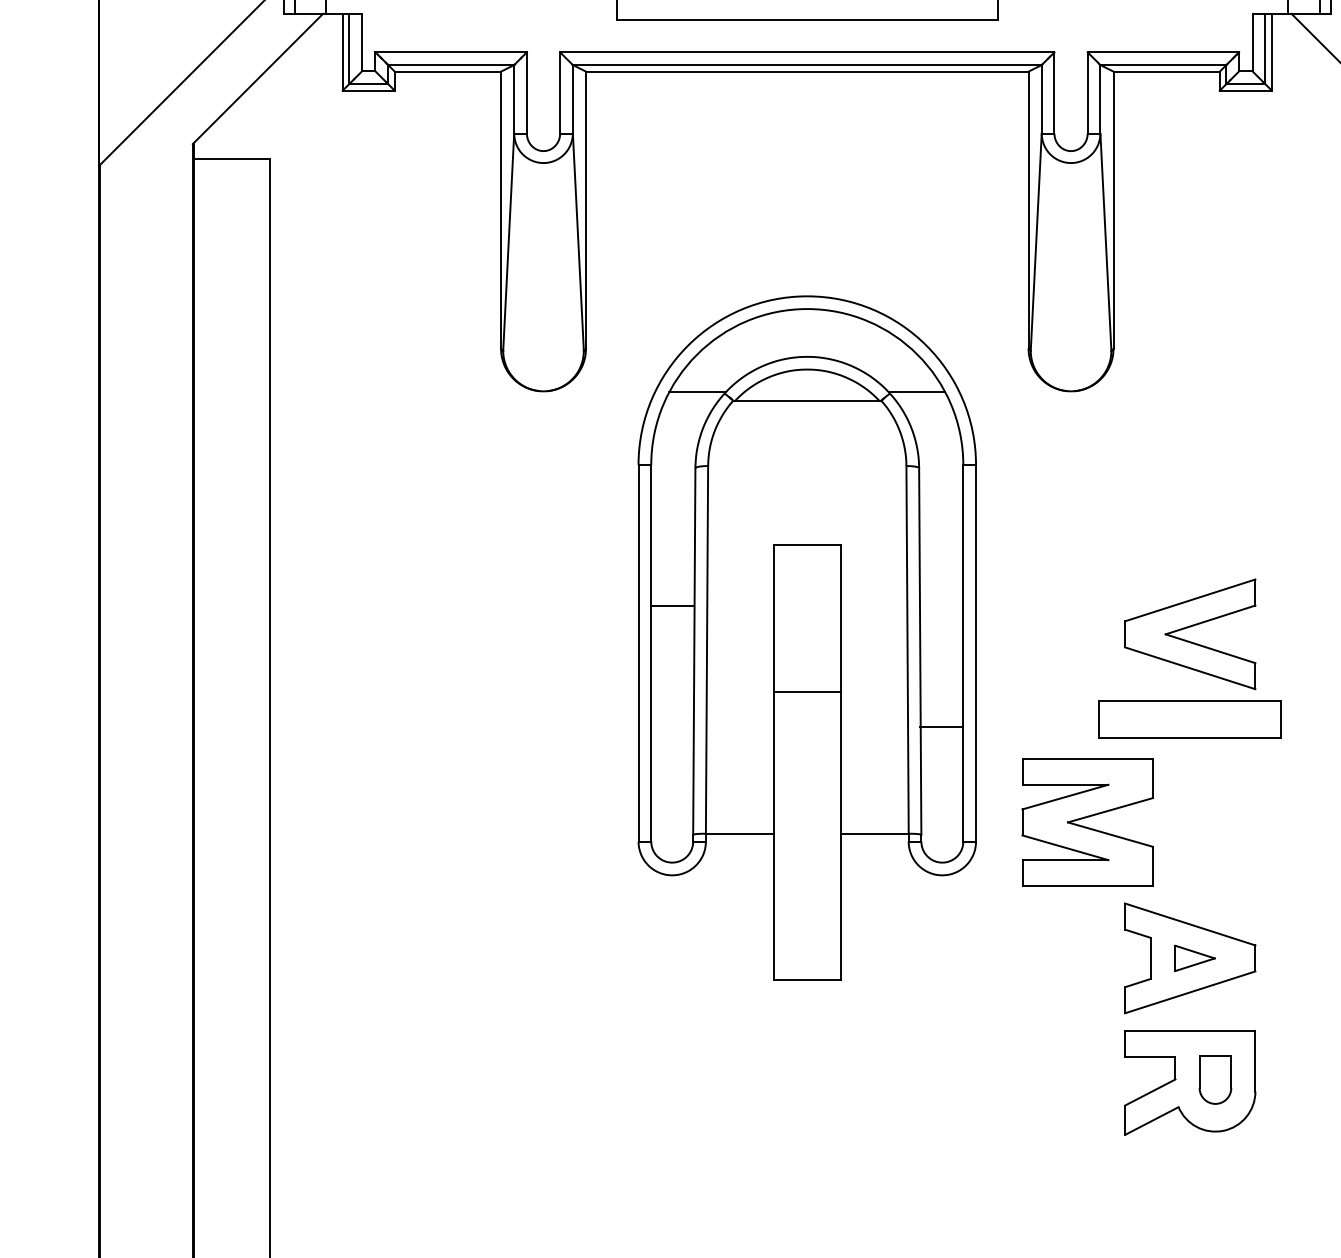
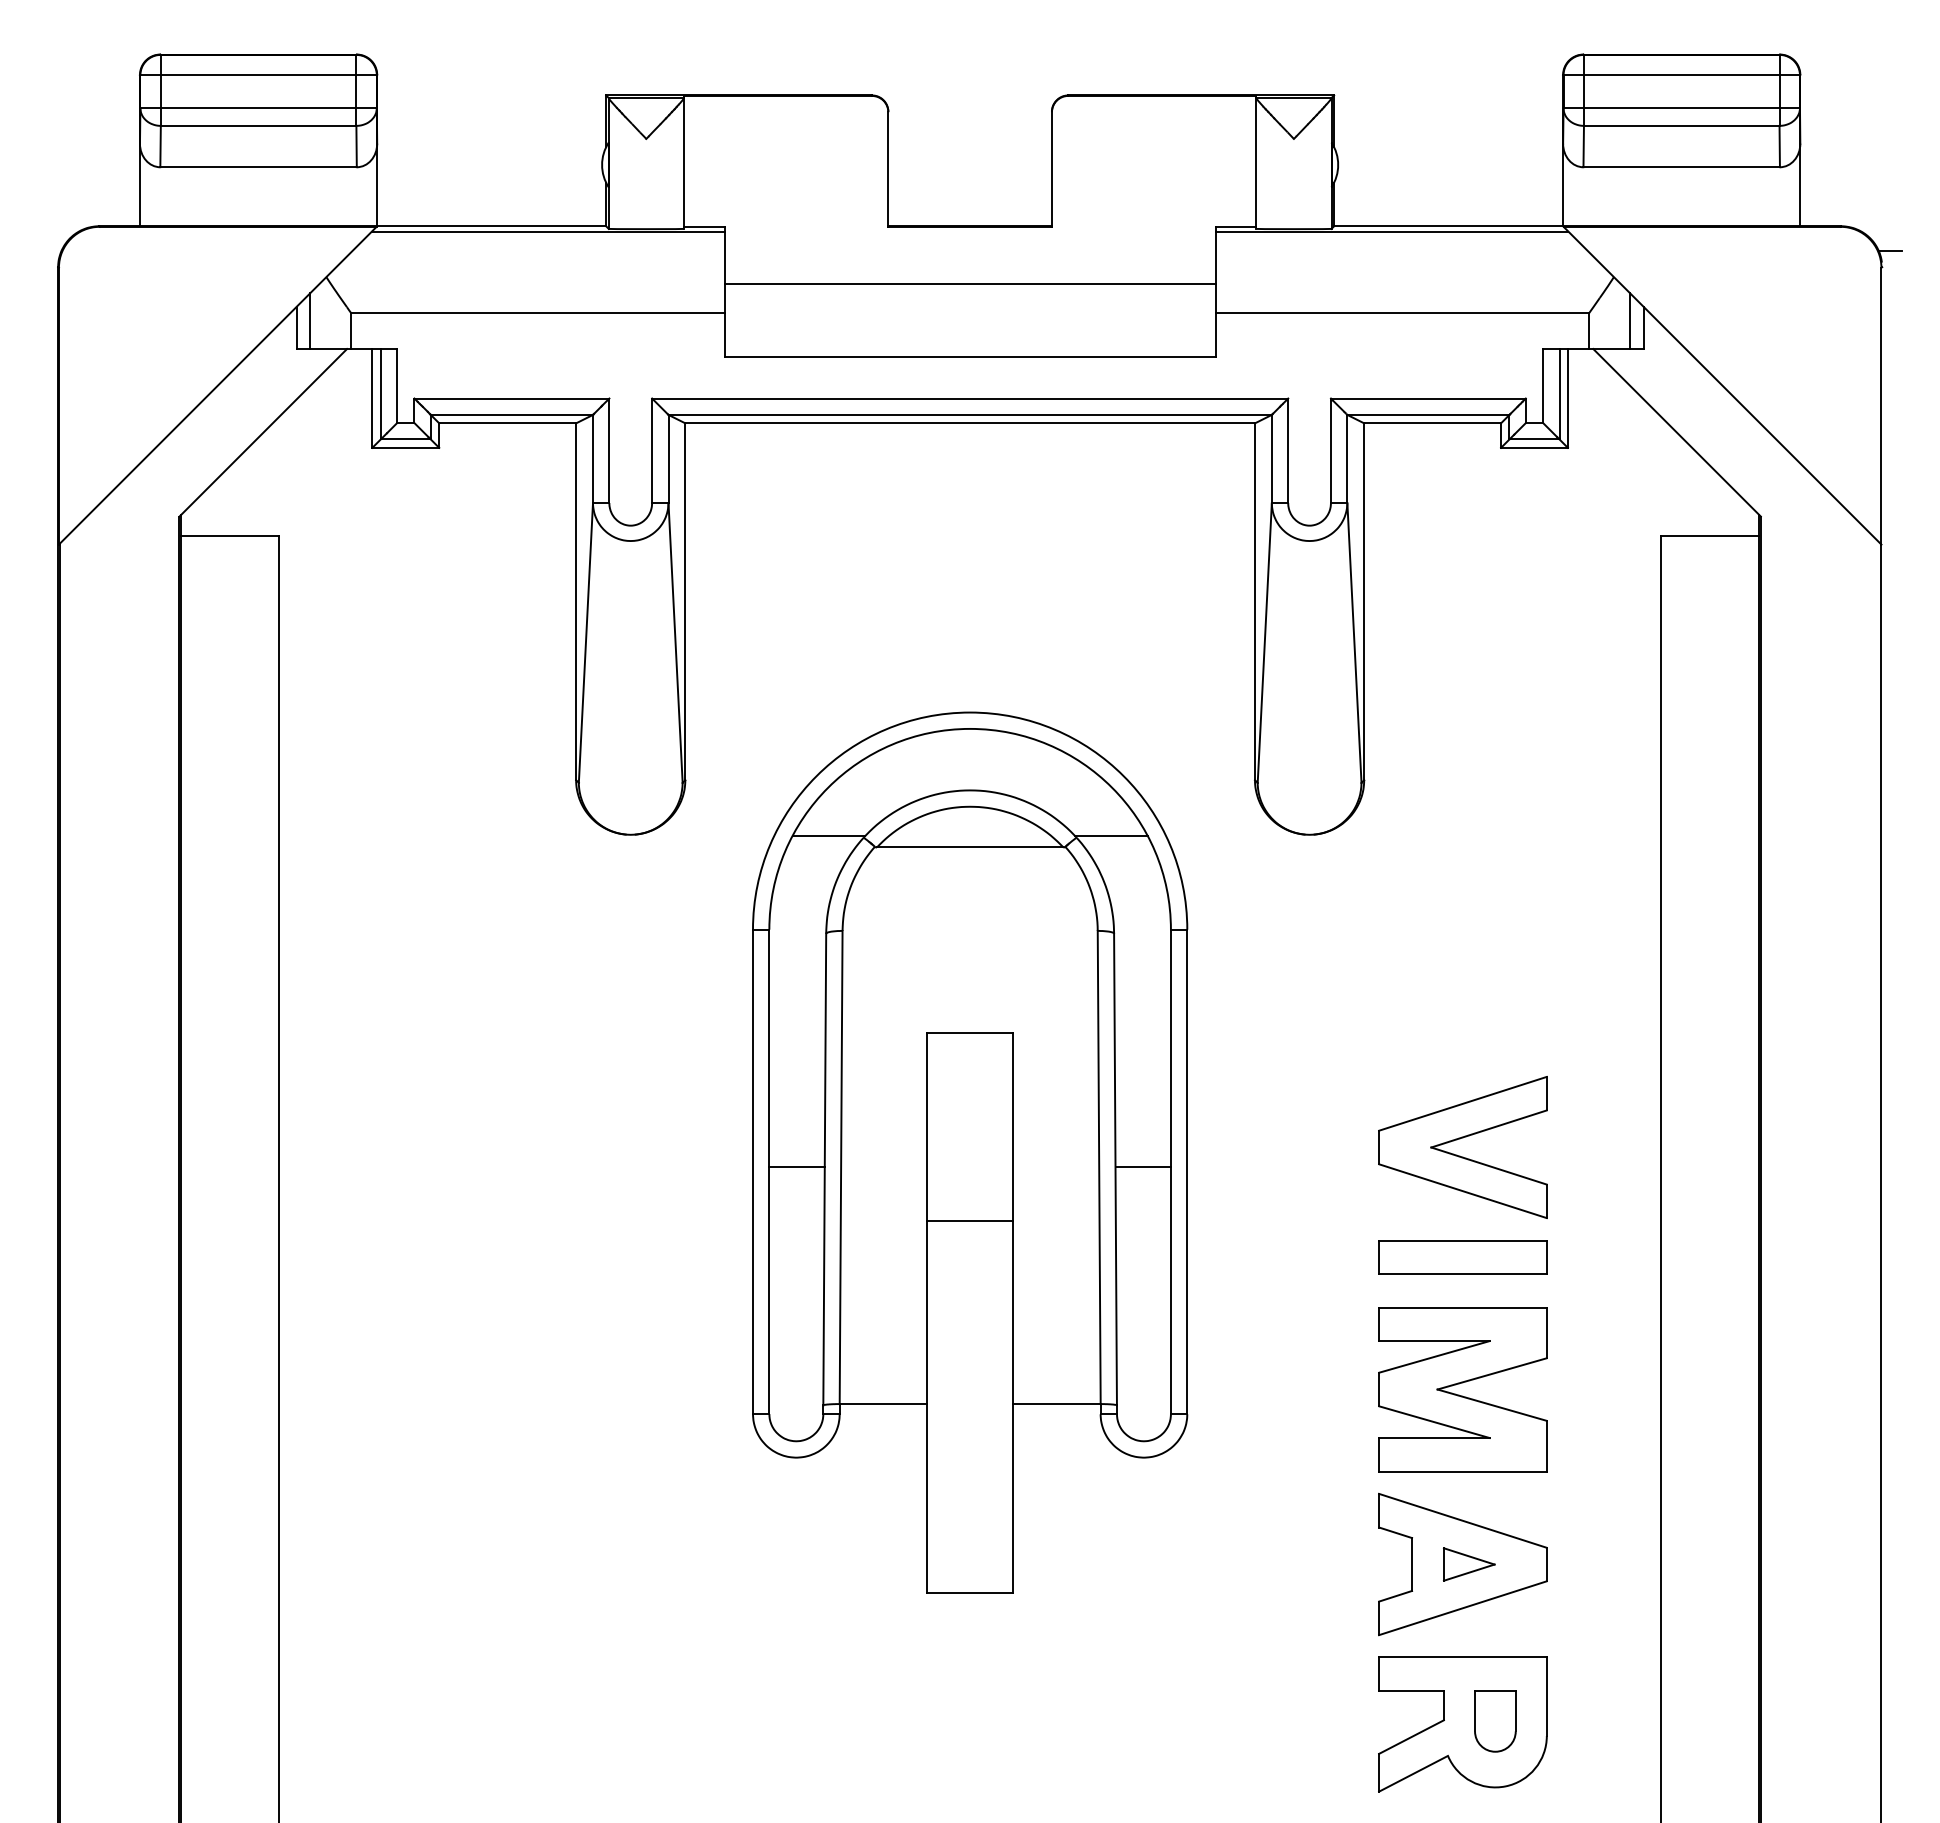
line: (672, 606) -> (796, 1167), moved
part: (1189, 719) -> (1462, 1257), size x0.71
line: (941, 727) -> (1142, 1167), moved
part: (1087, 822) -> (1462, 1389), moved

